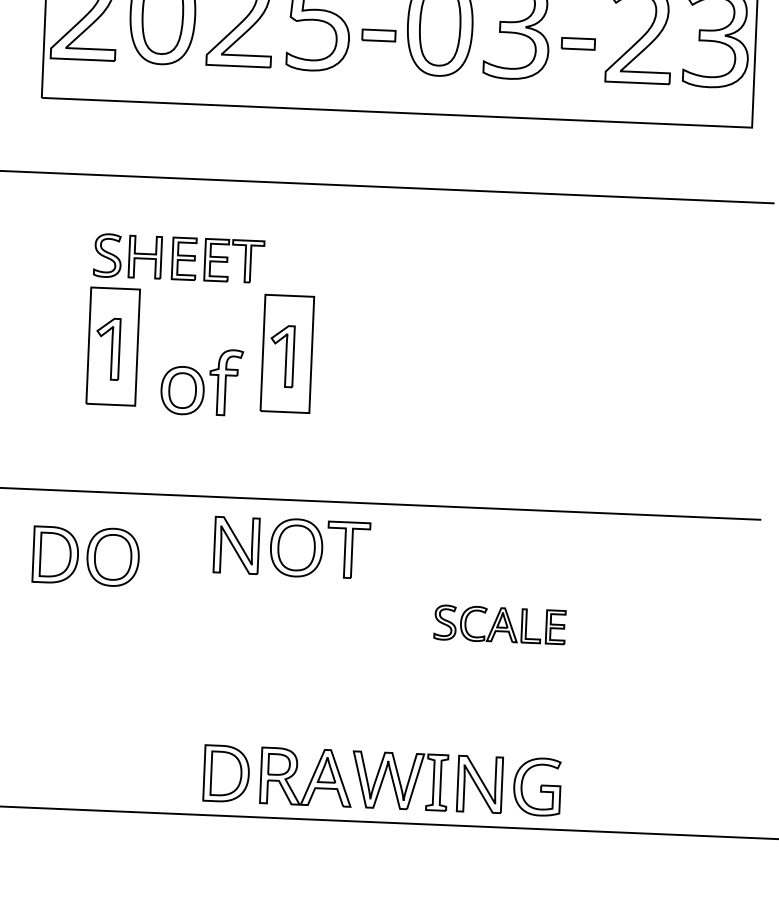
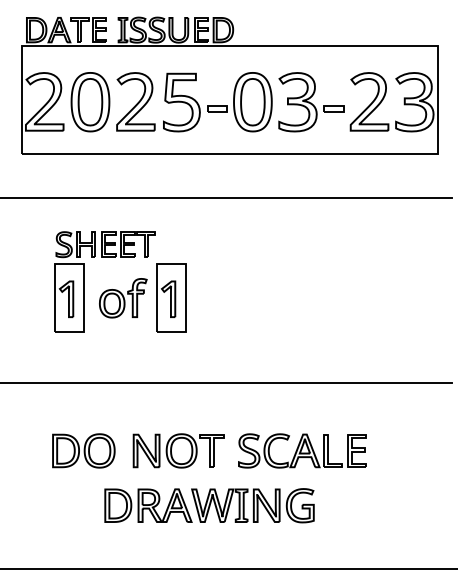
part: (202, 382) -> (123, 298), moved
part: (291, 546) -> (178, 450), moved
part: (85, 555) -> (83, 450), moved
part: (500, 624) -> (302, 450), size x1.67
part: (382, 779) -> (209, 505), moved

